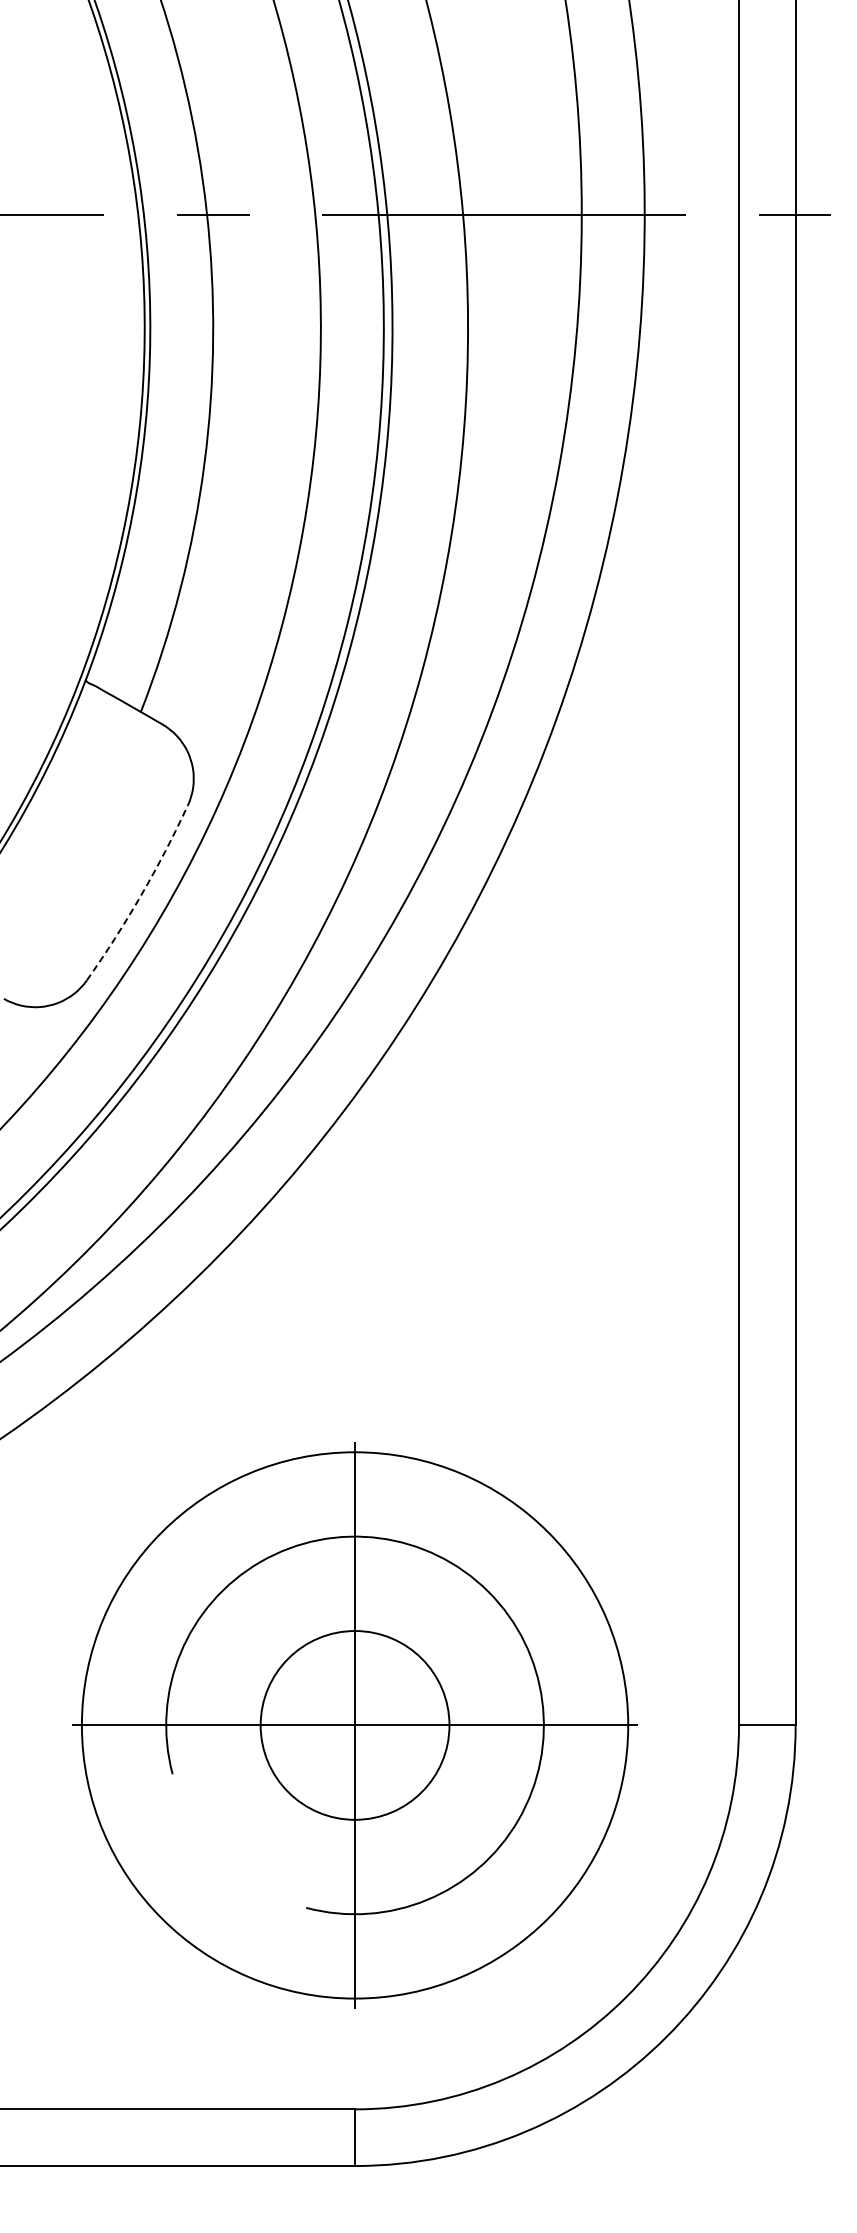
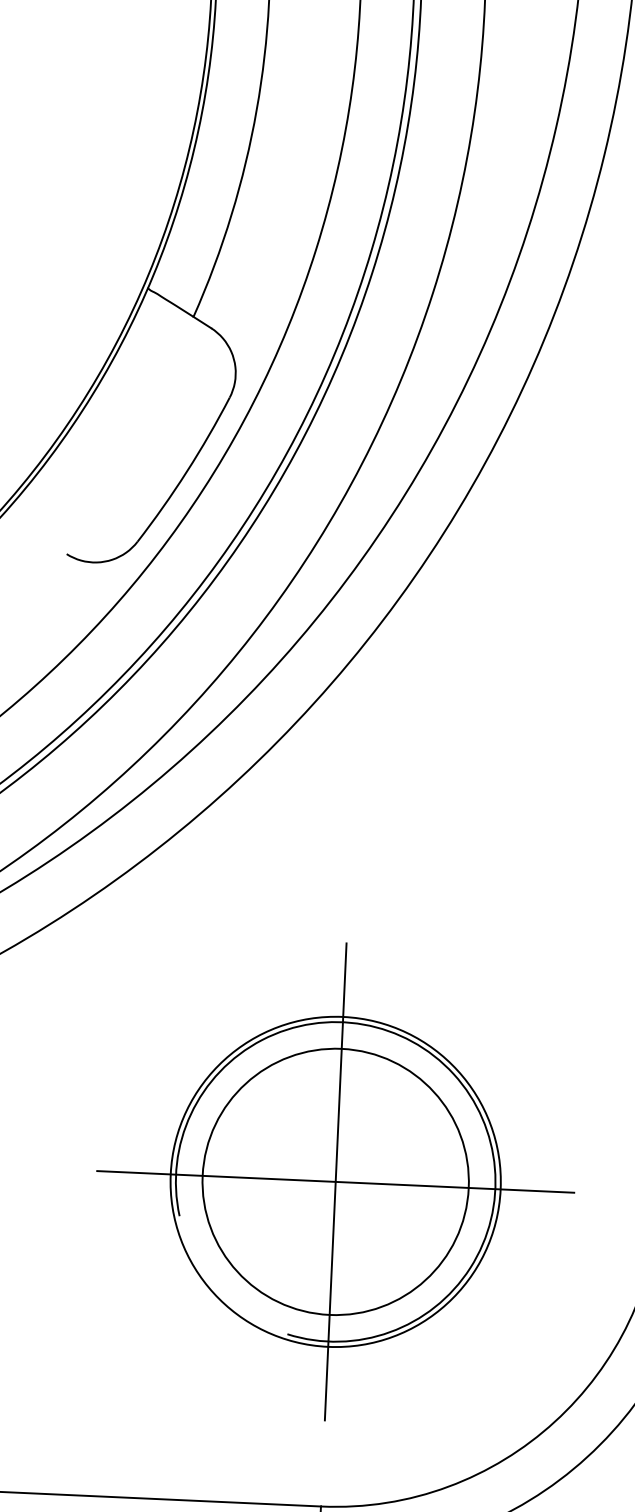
arc: (141, 895) -> (187, 472), dashed -> solid
circle: (354, 1725) -> (335, 1181), size x0.71
circle: (354, 1725) -> (335, 1181), size x1.67

